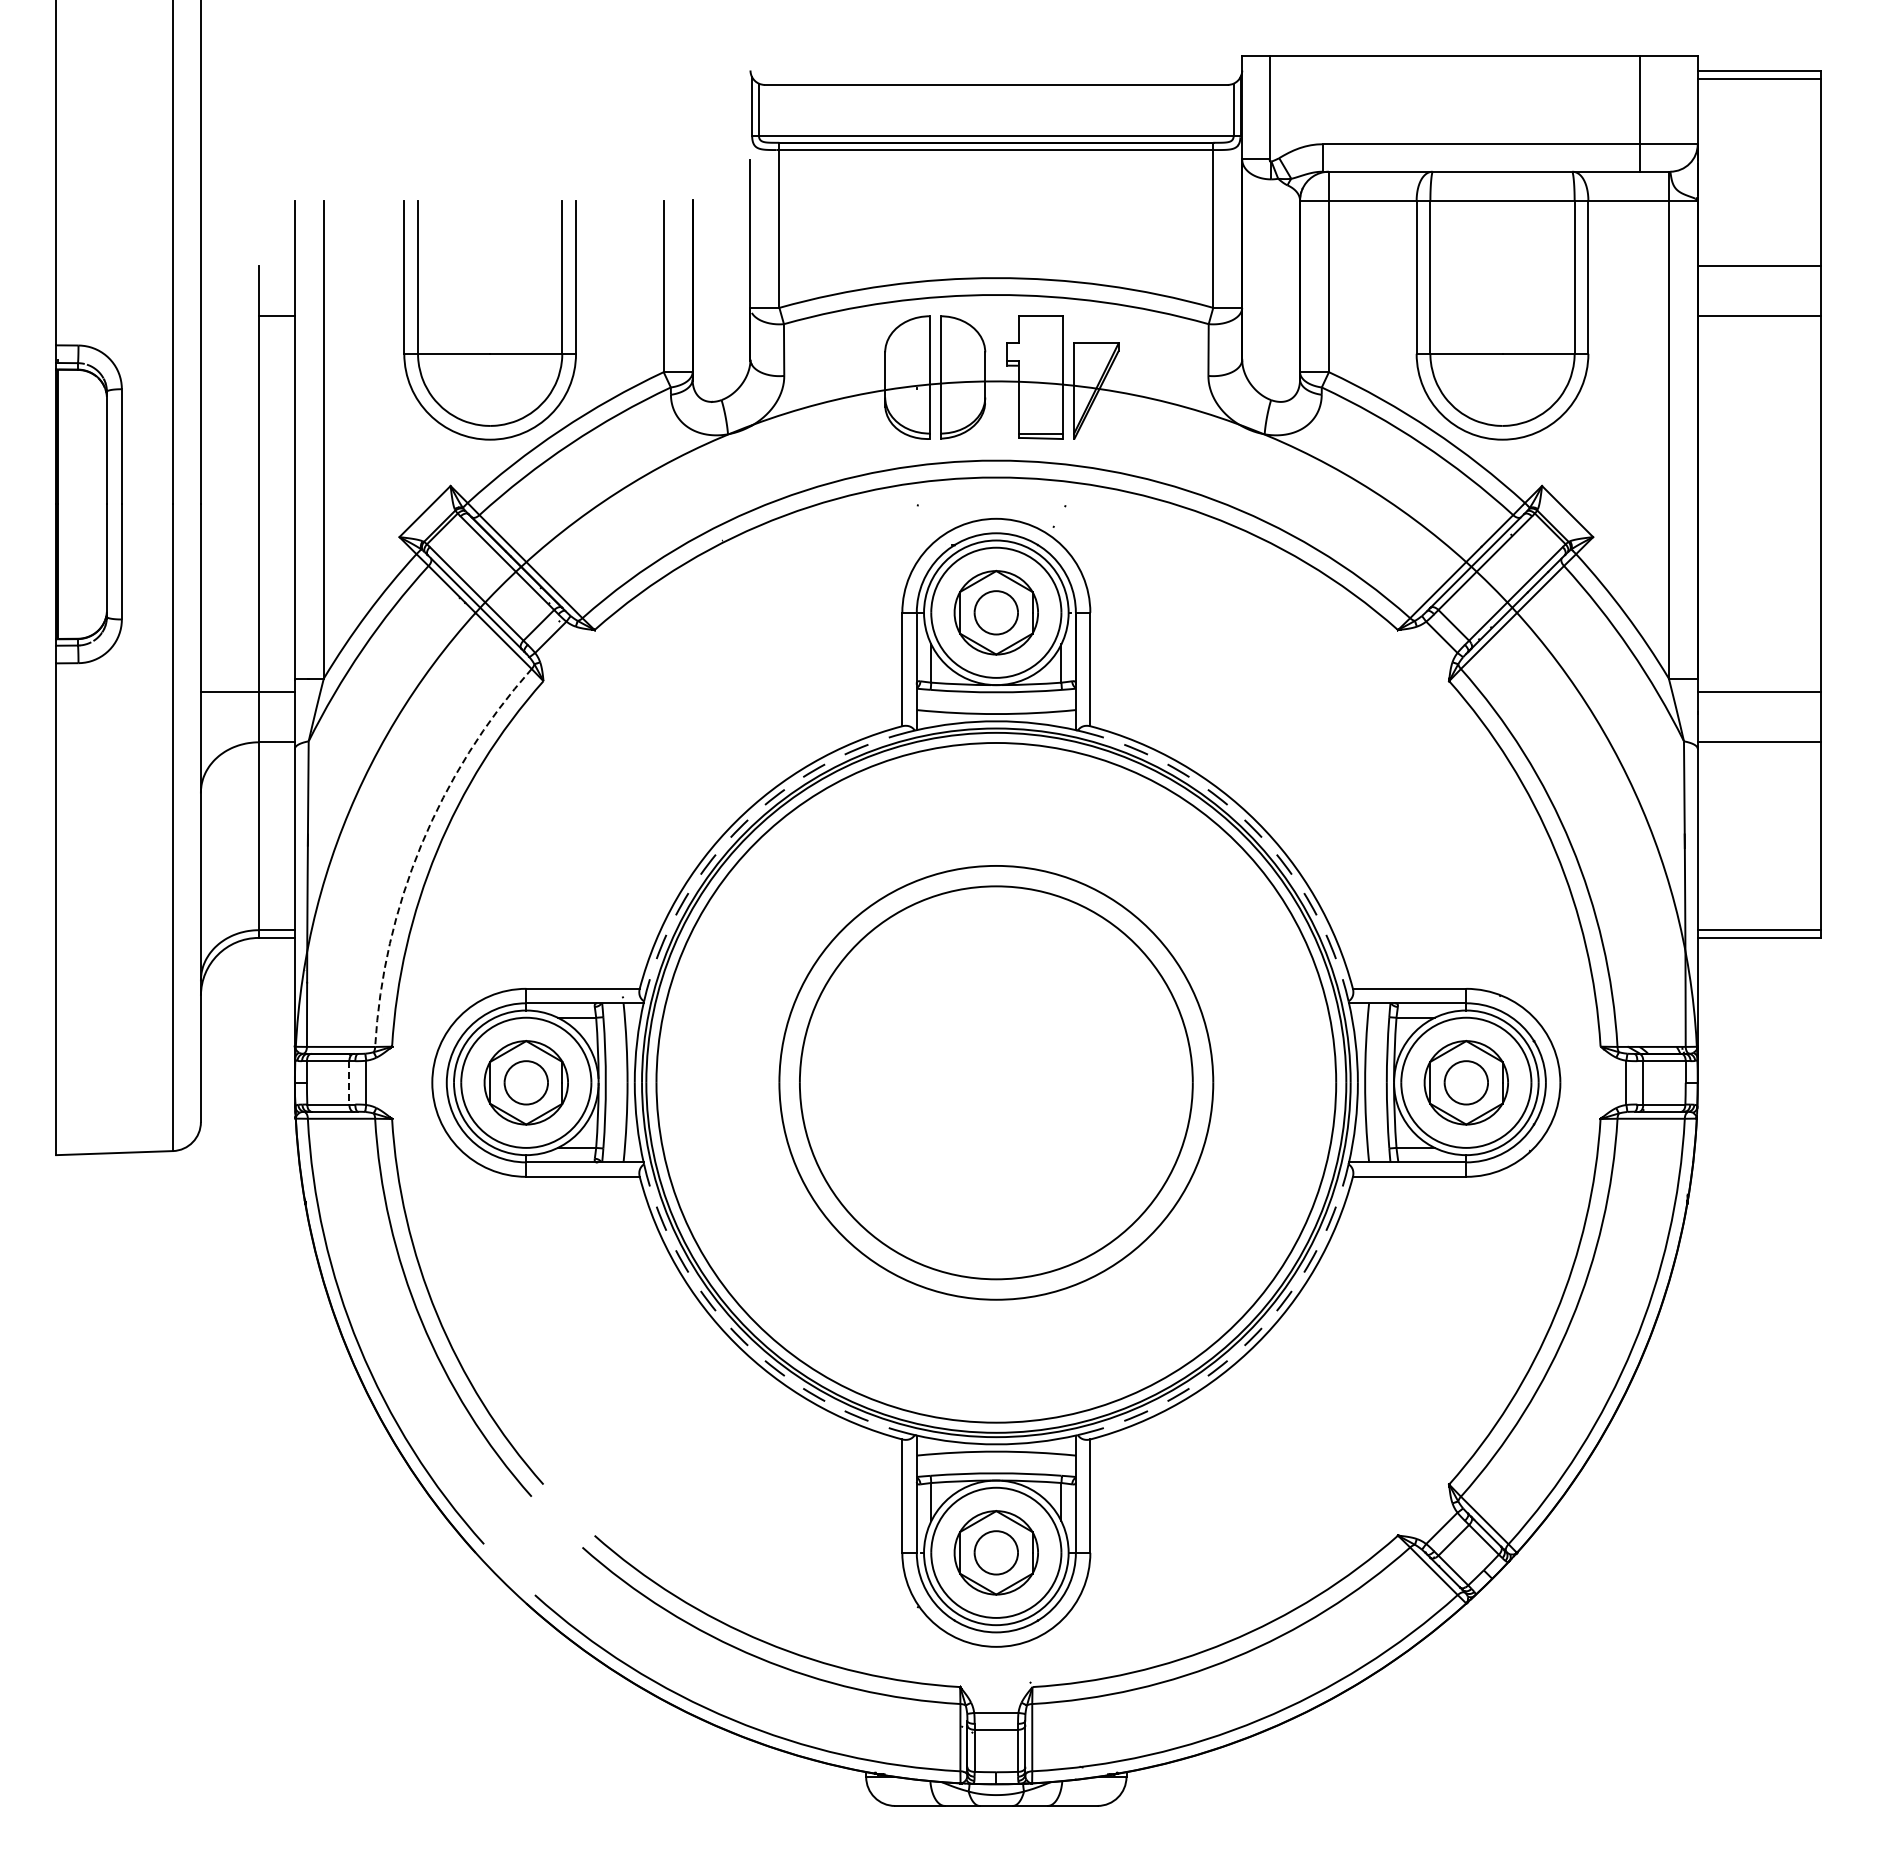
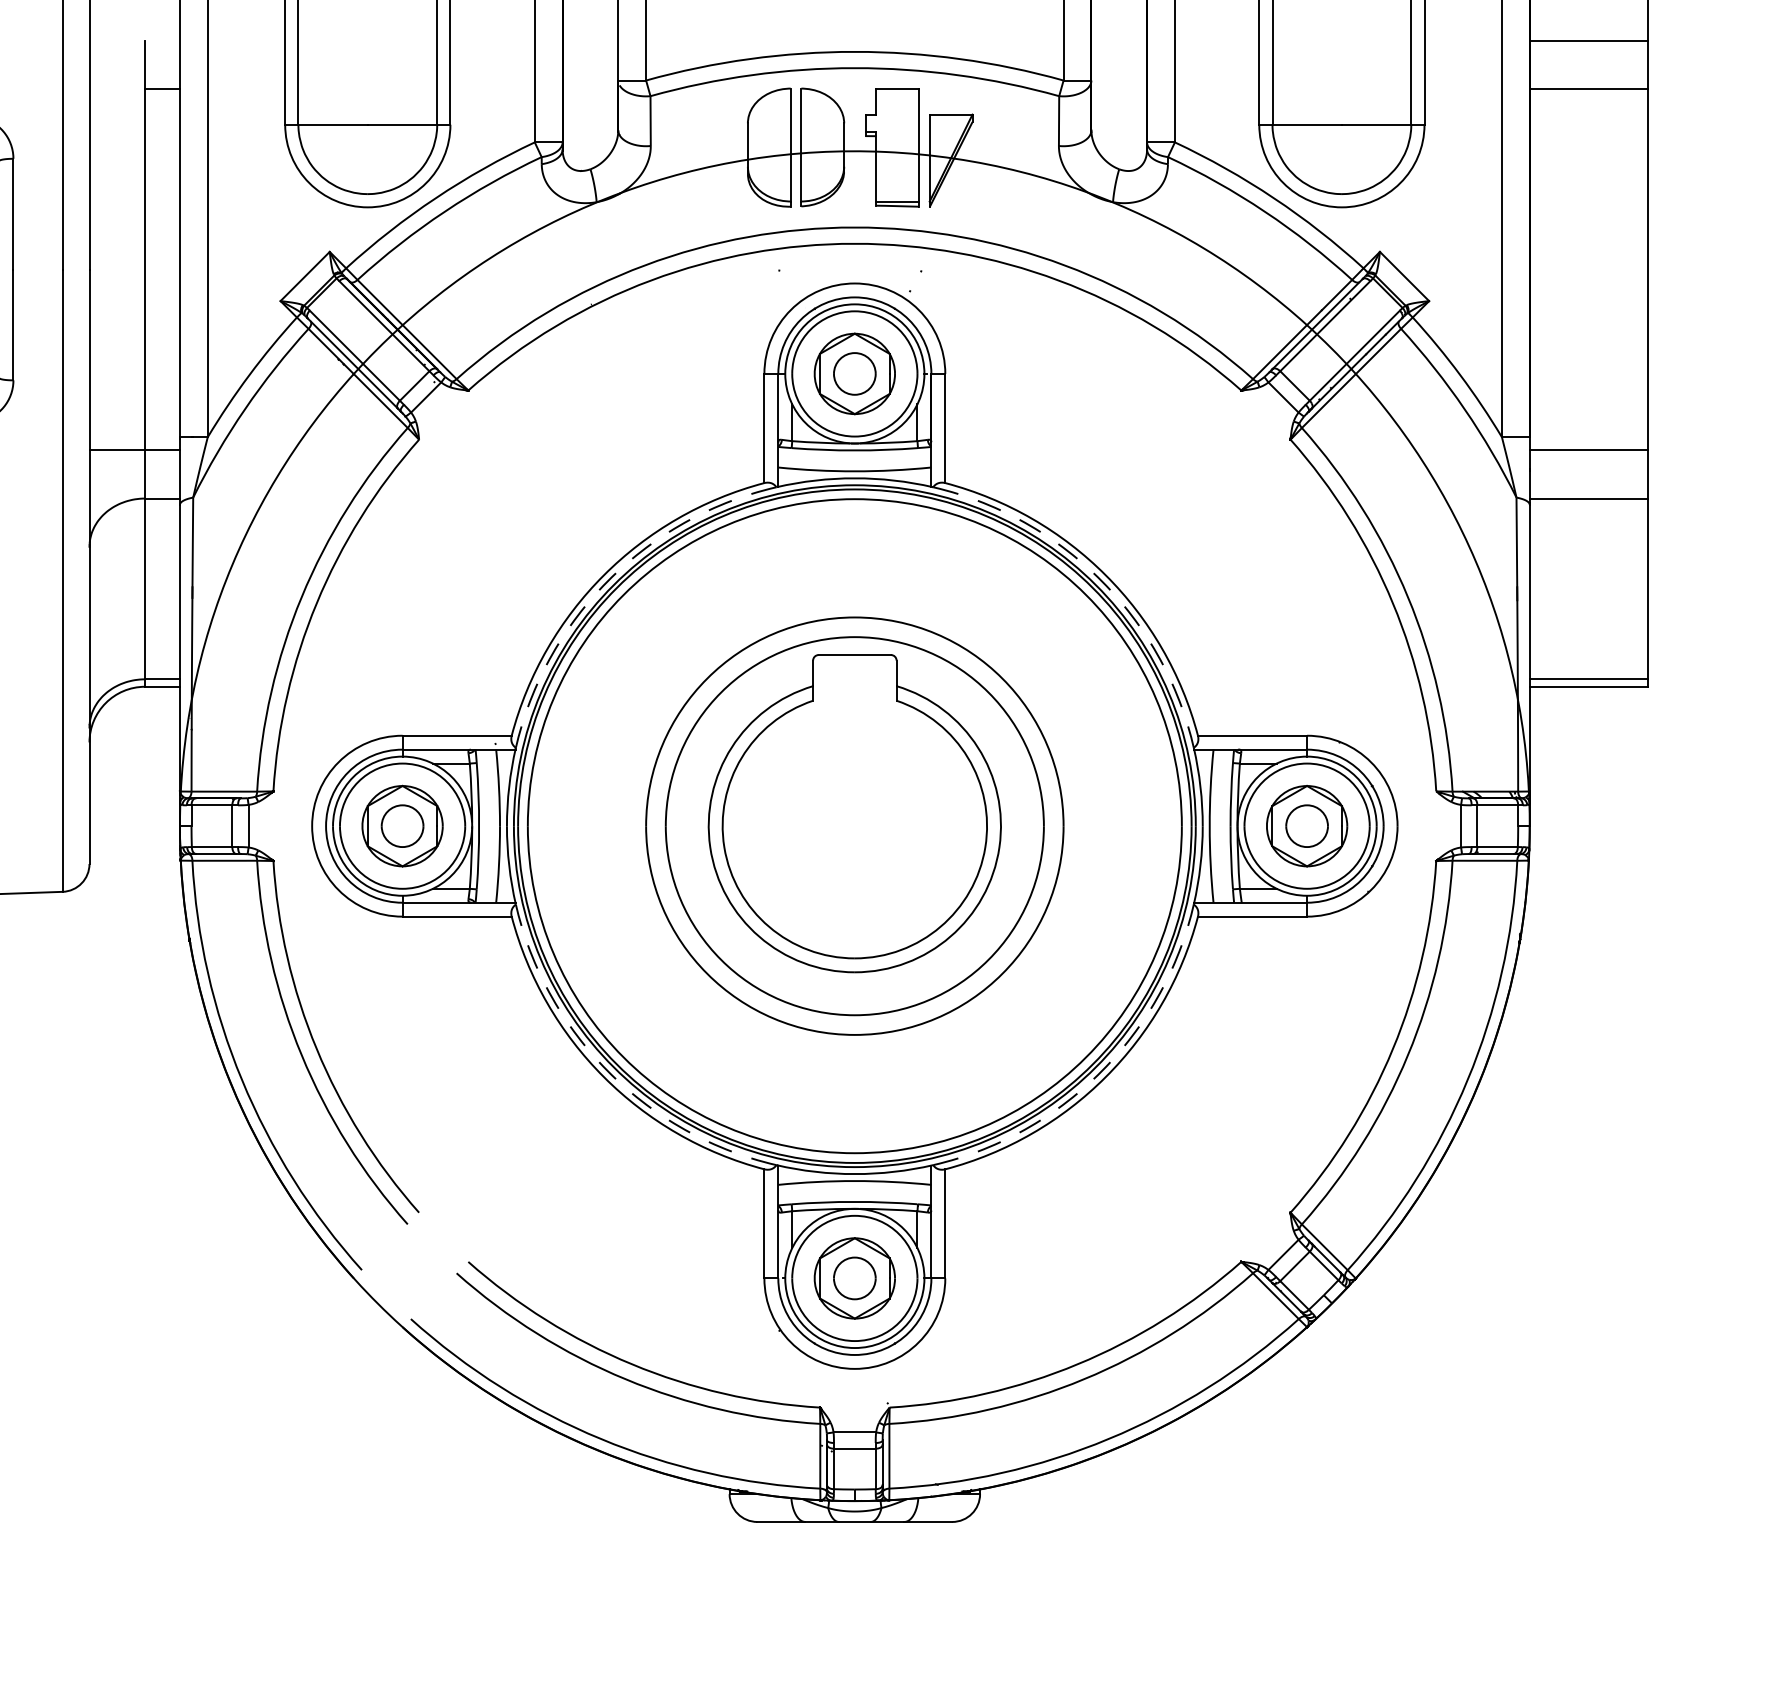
arc: (421, 844) -> (301, 596), dashed -> solid
part: (996, 1069) -> (855, 813), added
line: (349, 1082) -> (232, 825), dashed -> solid

